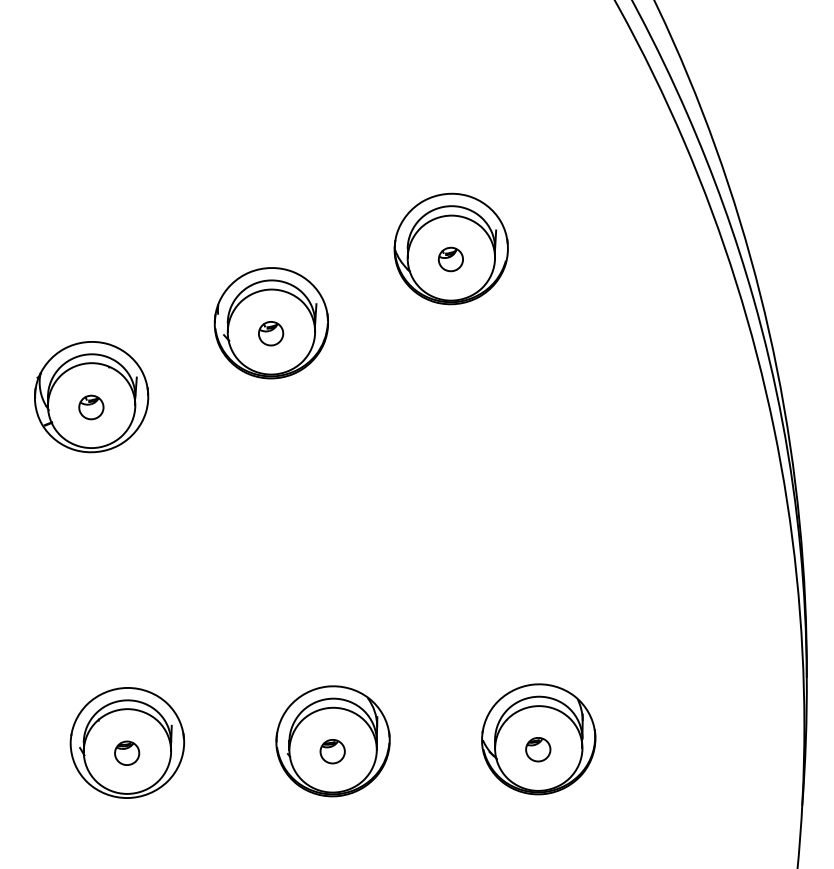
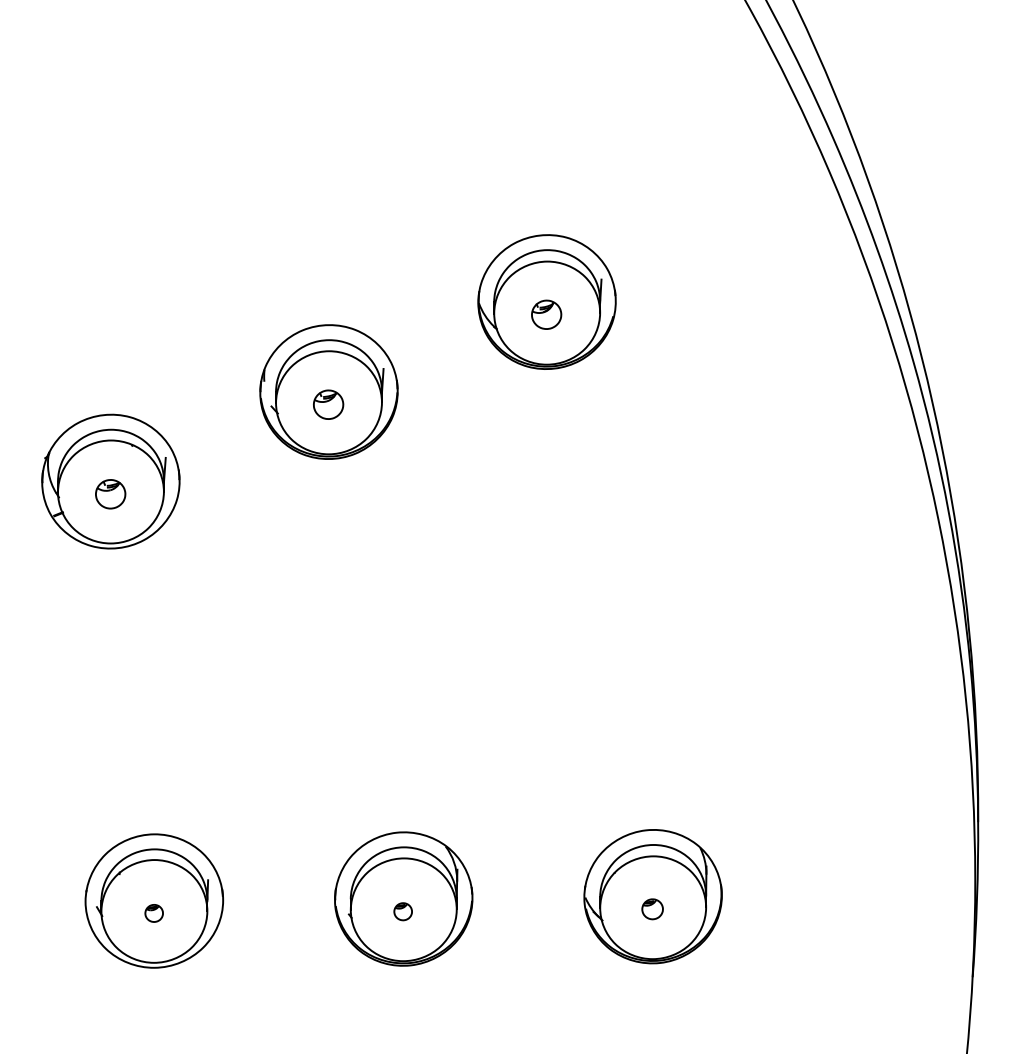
part: (538, 749) -> (652, 908), size x0.7
part: (332, 751) -> (403, 911), size x0.6
part: (127, 752) -> (154, 912), size x0.6

